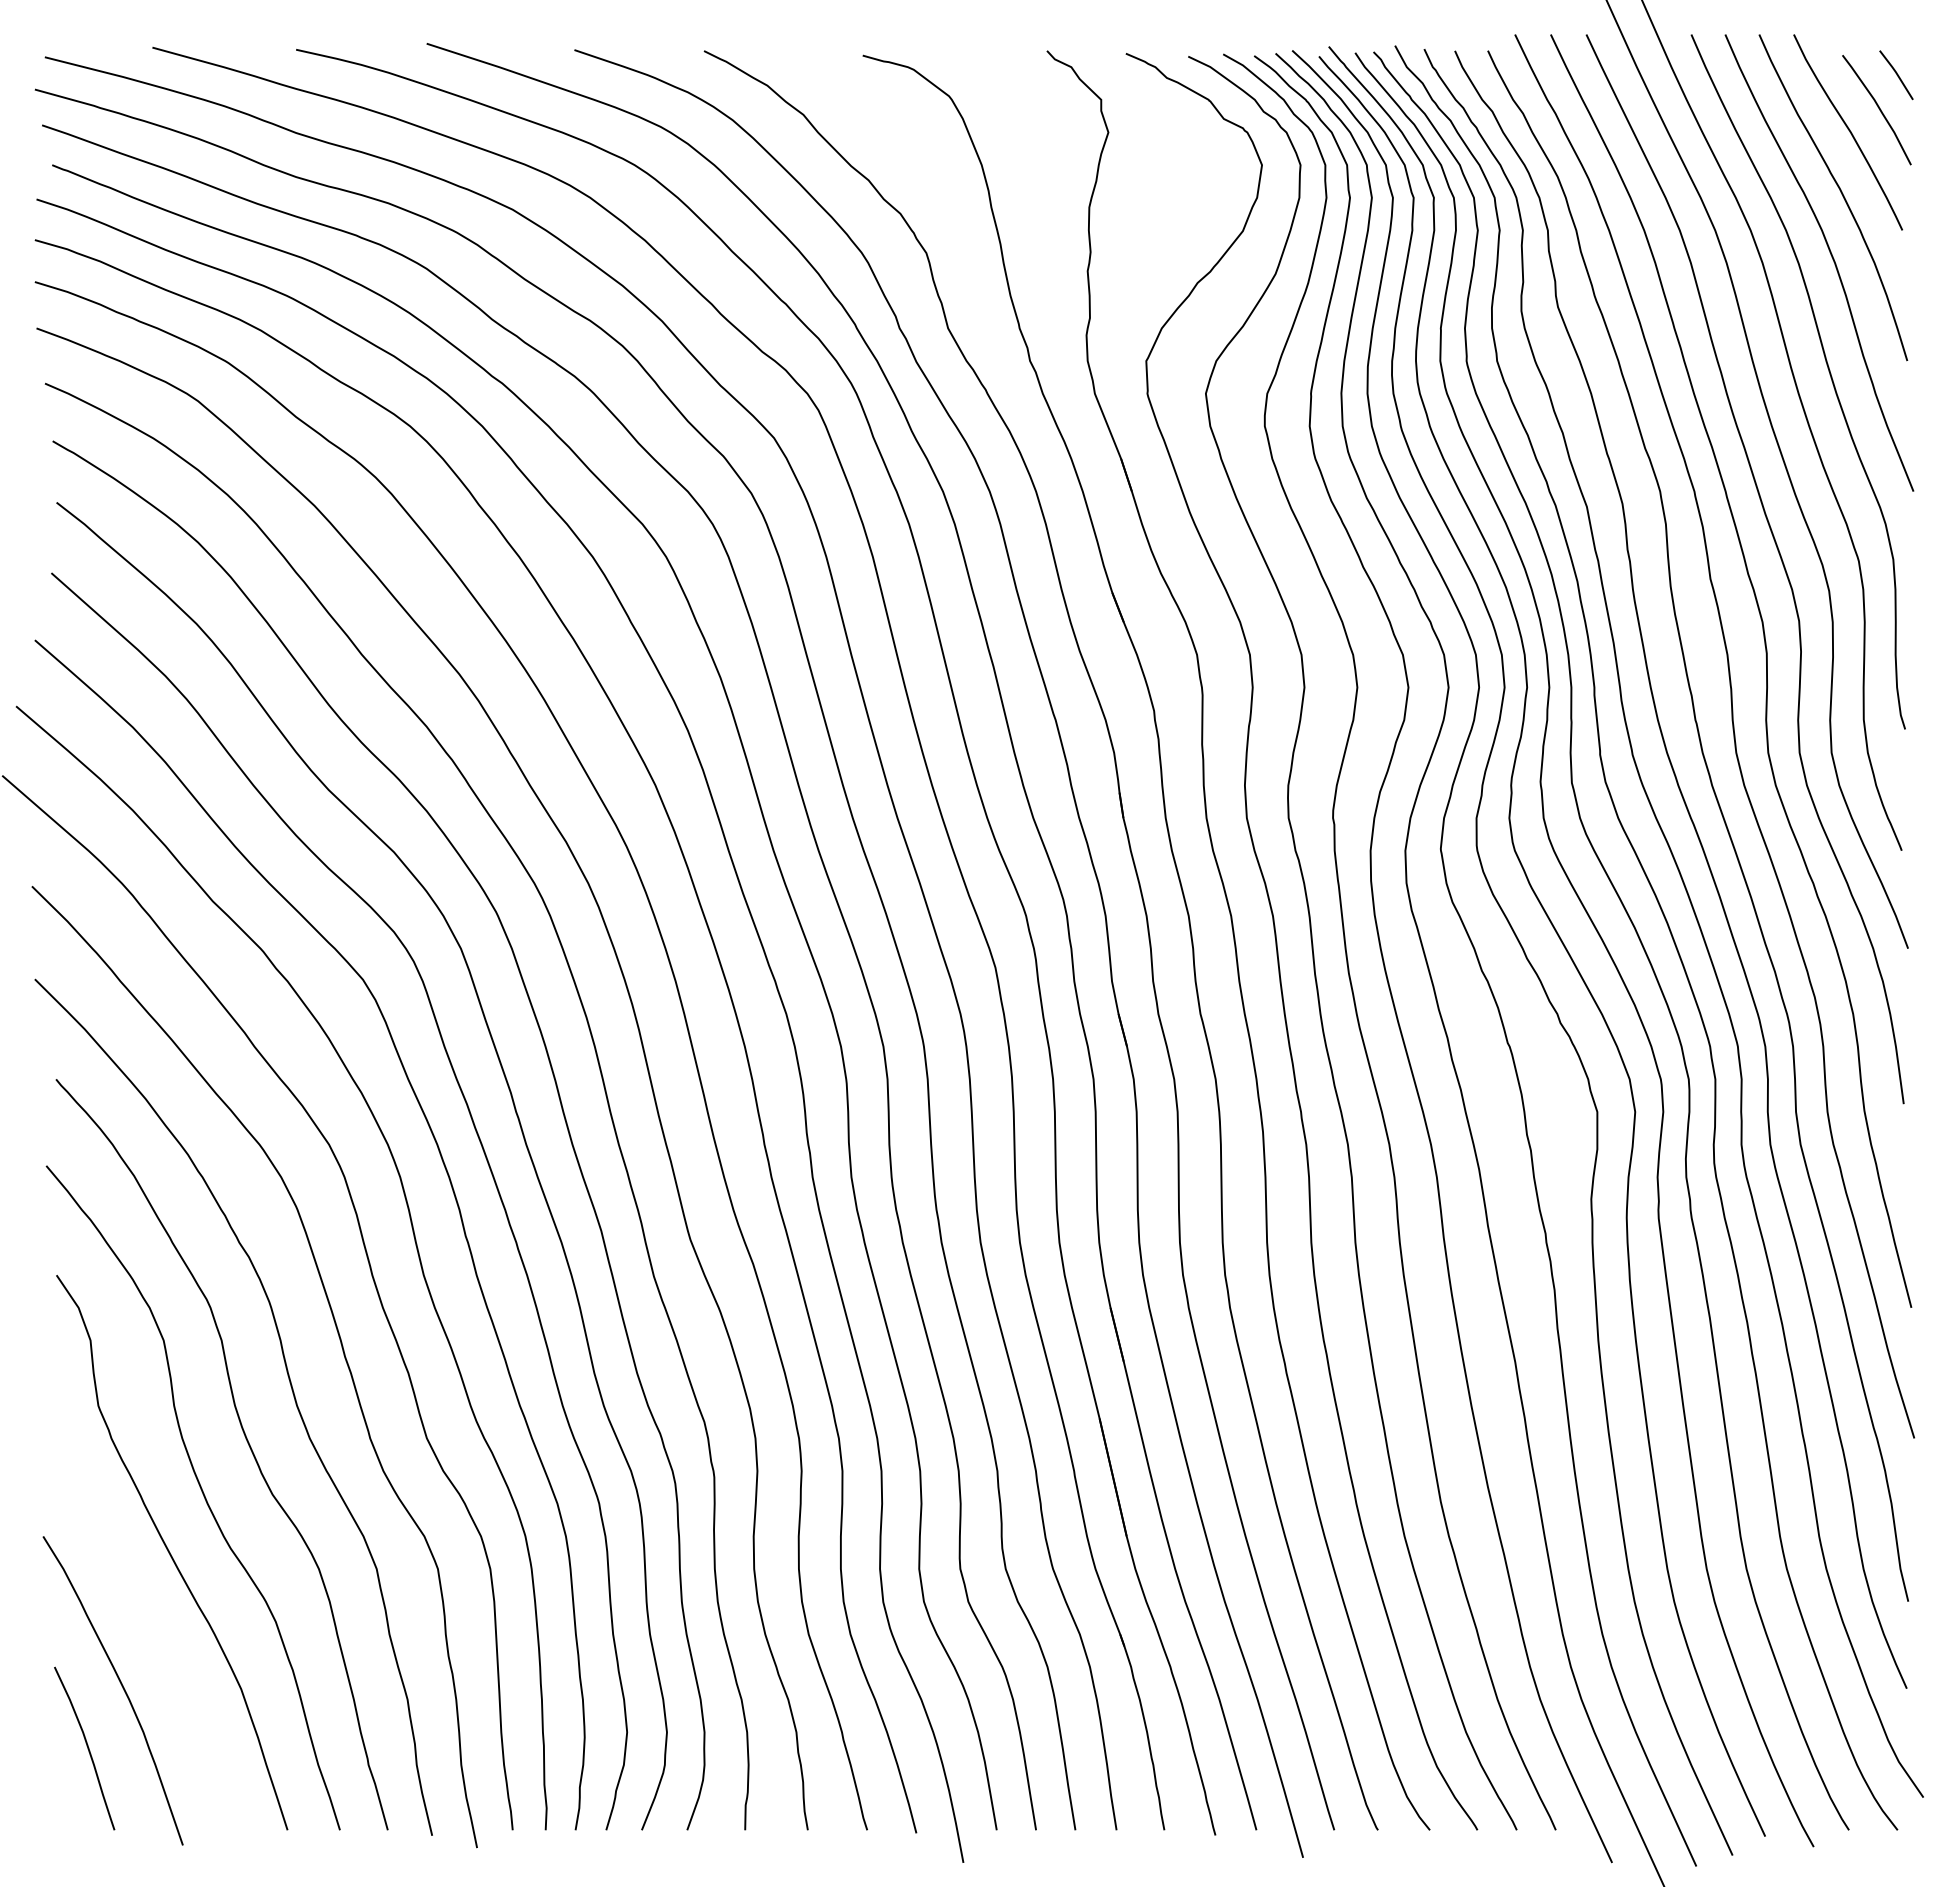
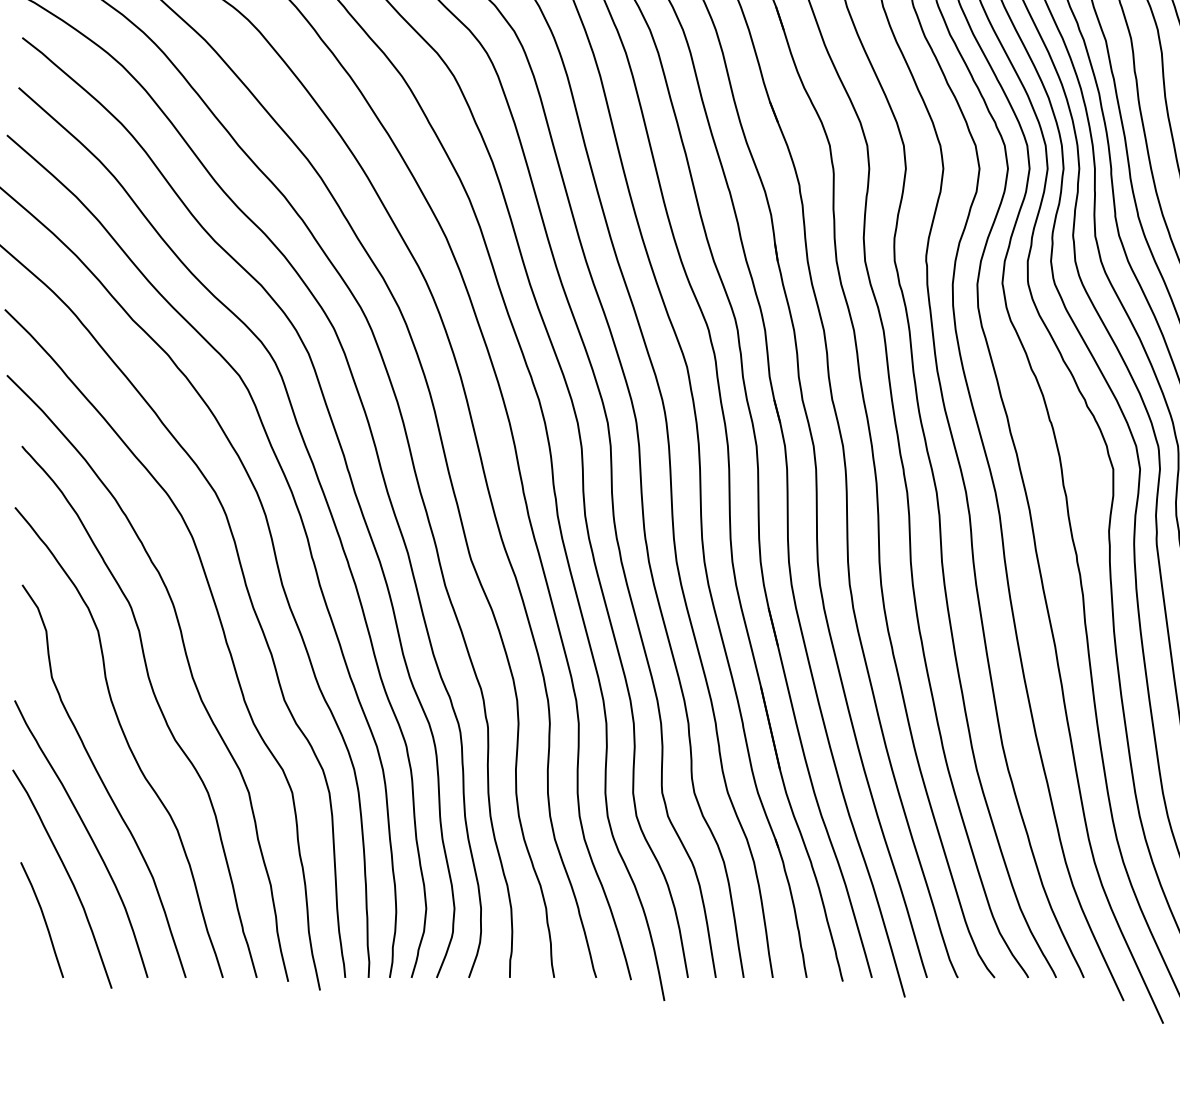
curve: (150, 1628) -> (88, 835), added

